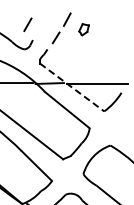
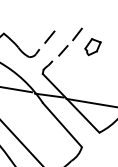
line: (27, 24) -> (49, 36), moved
part: (83, 29) -> (92, 46), size x1.43
line: (72, 87) -> (71, 103), dashed -> solid

